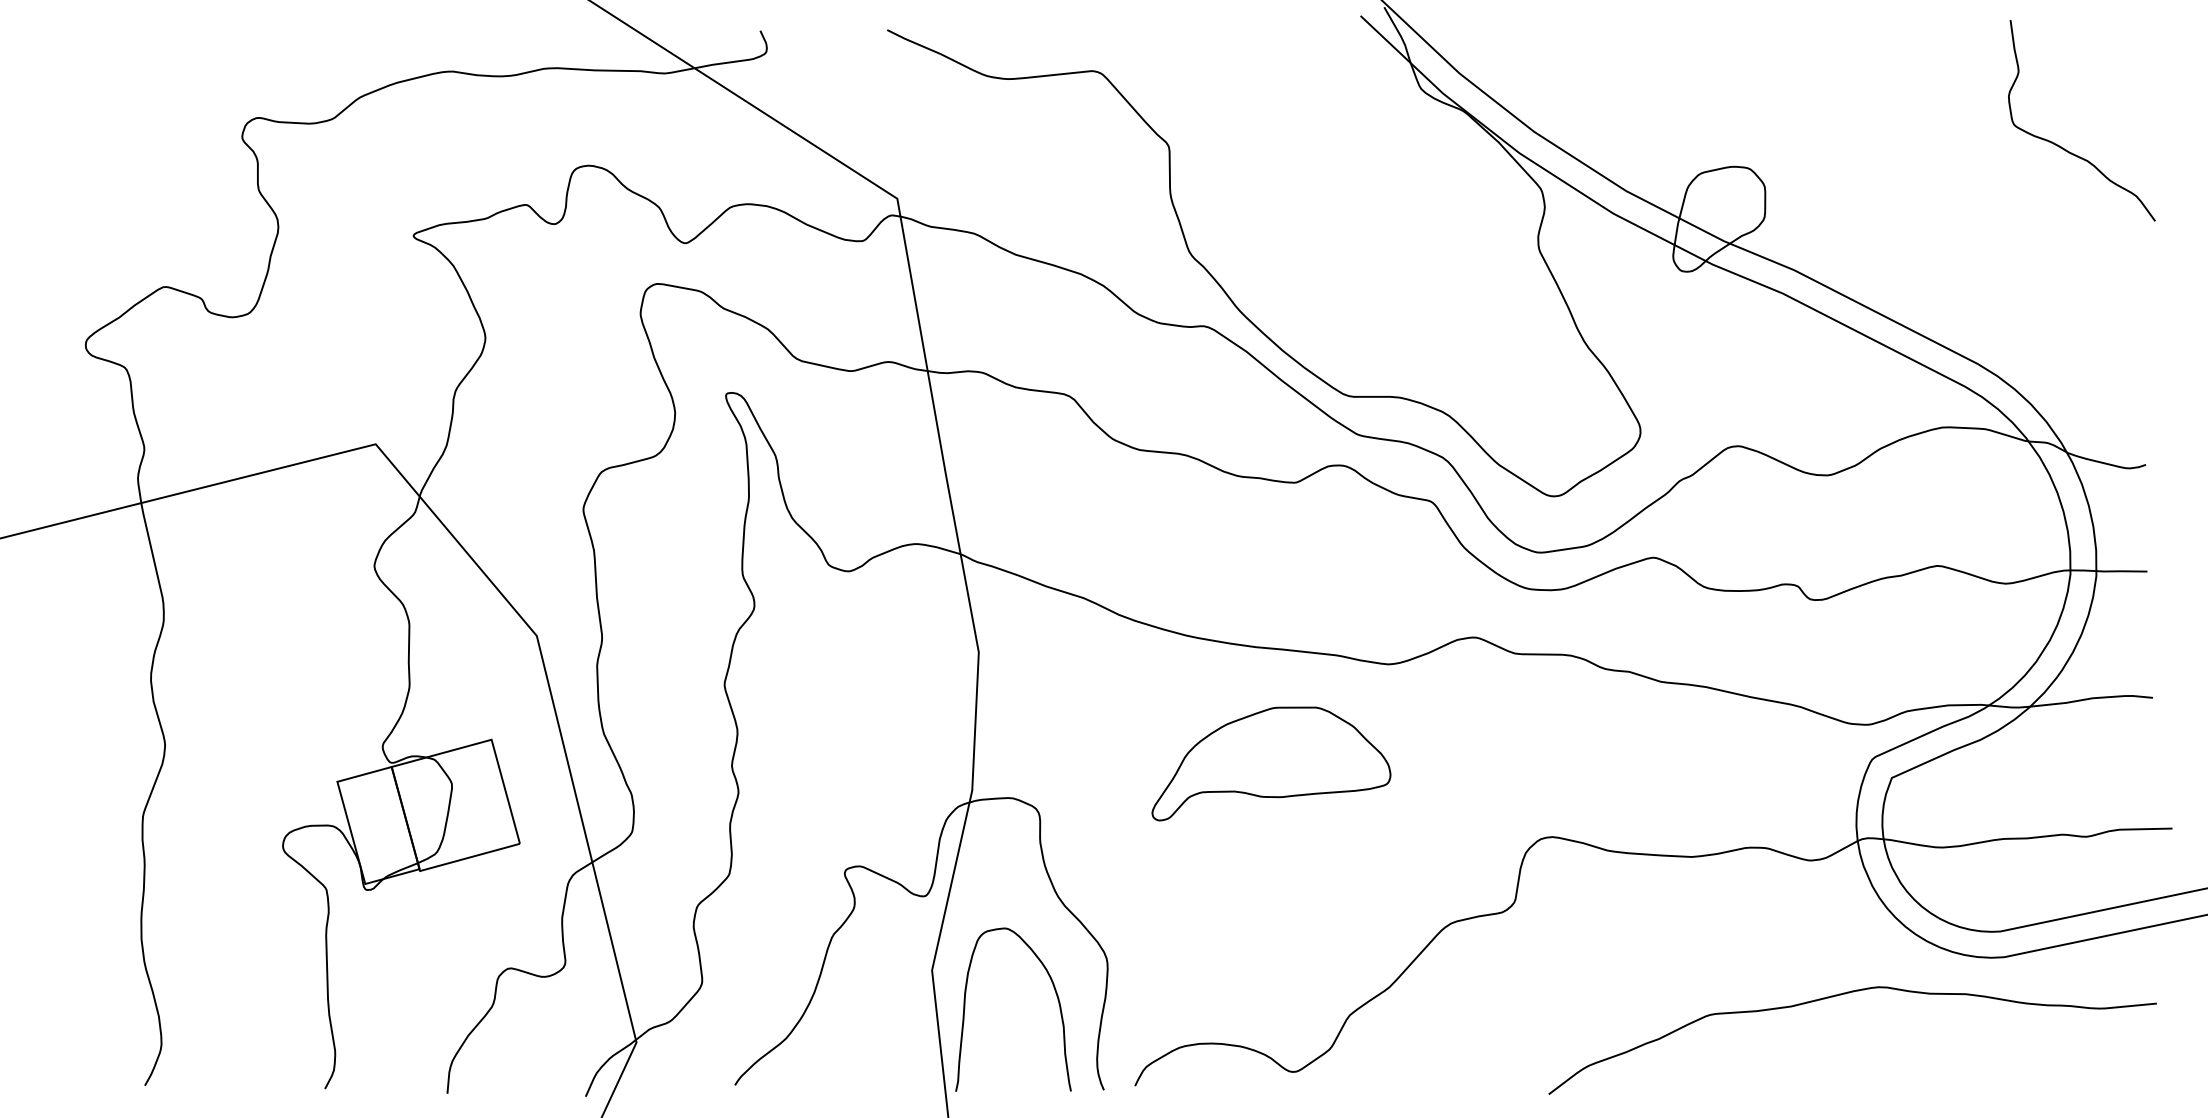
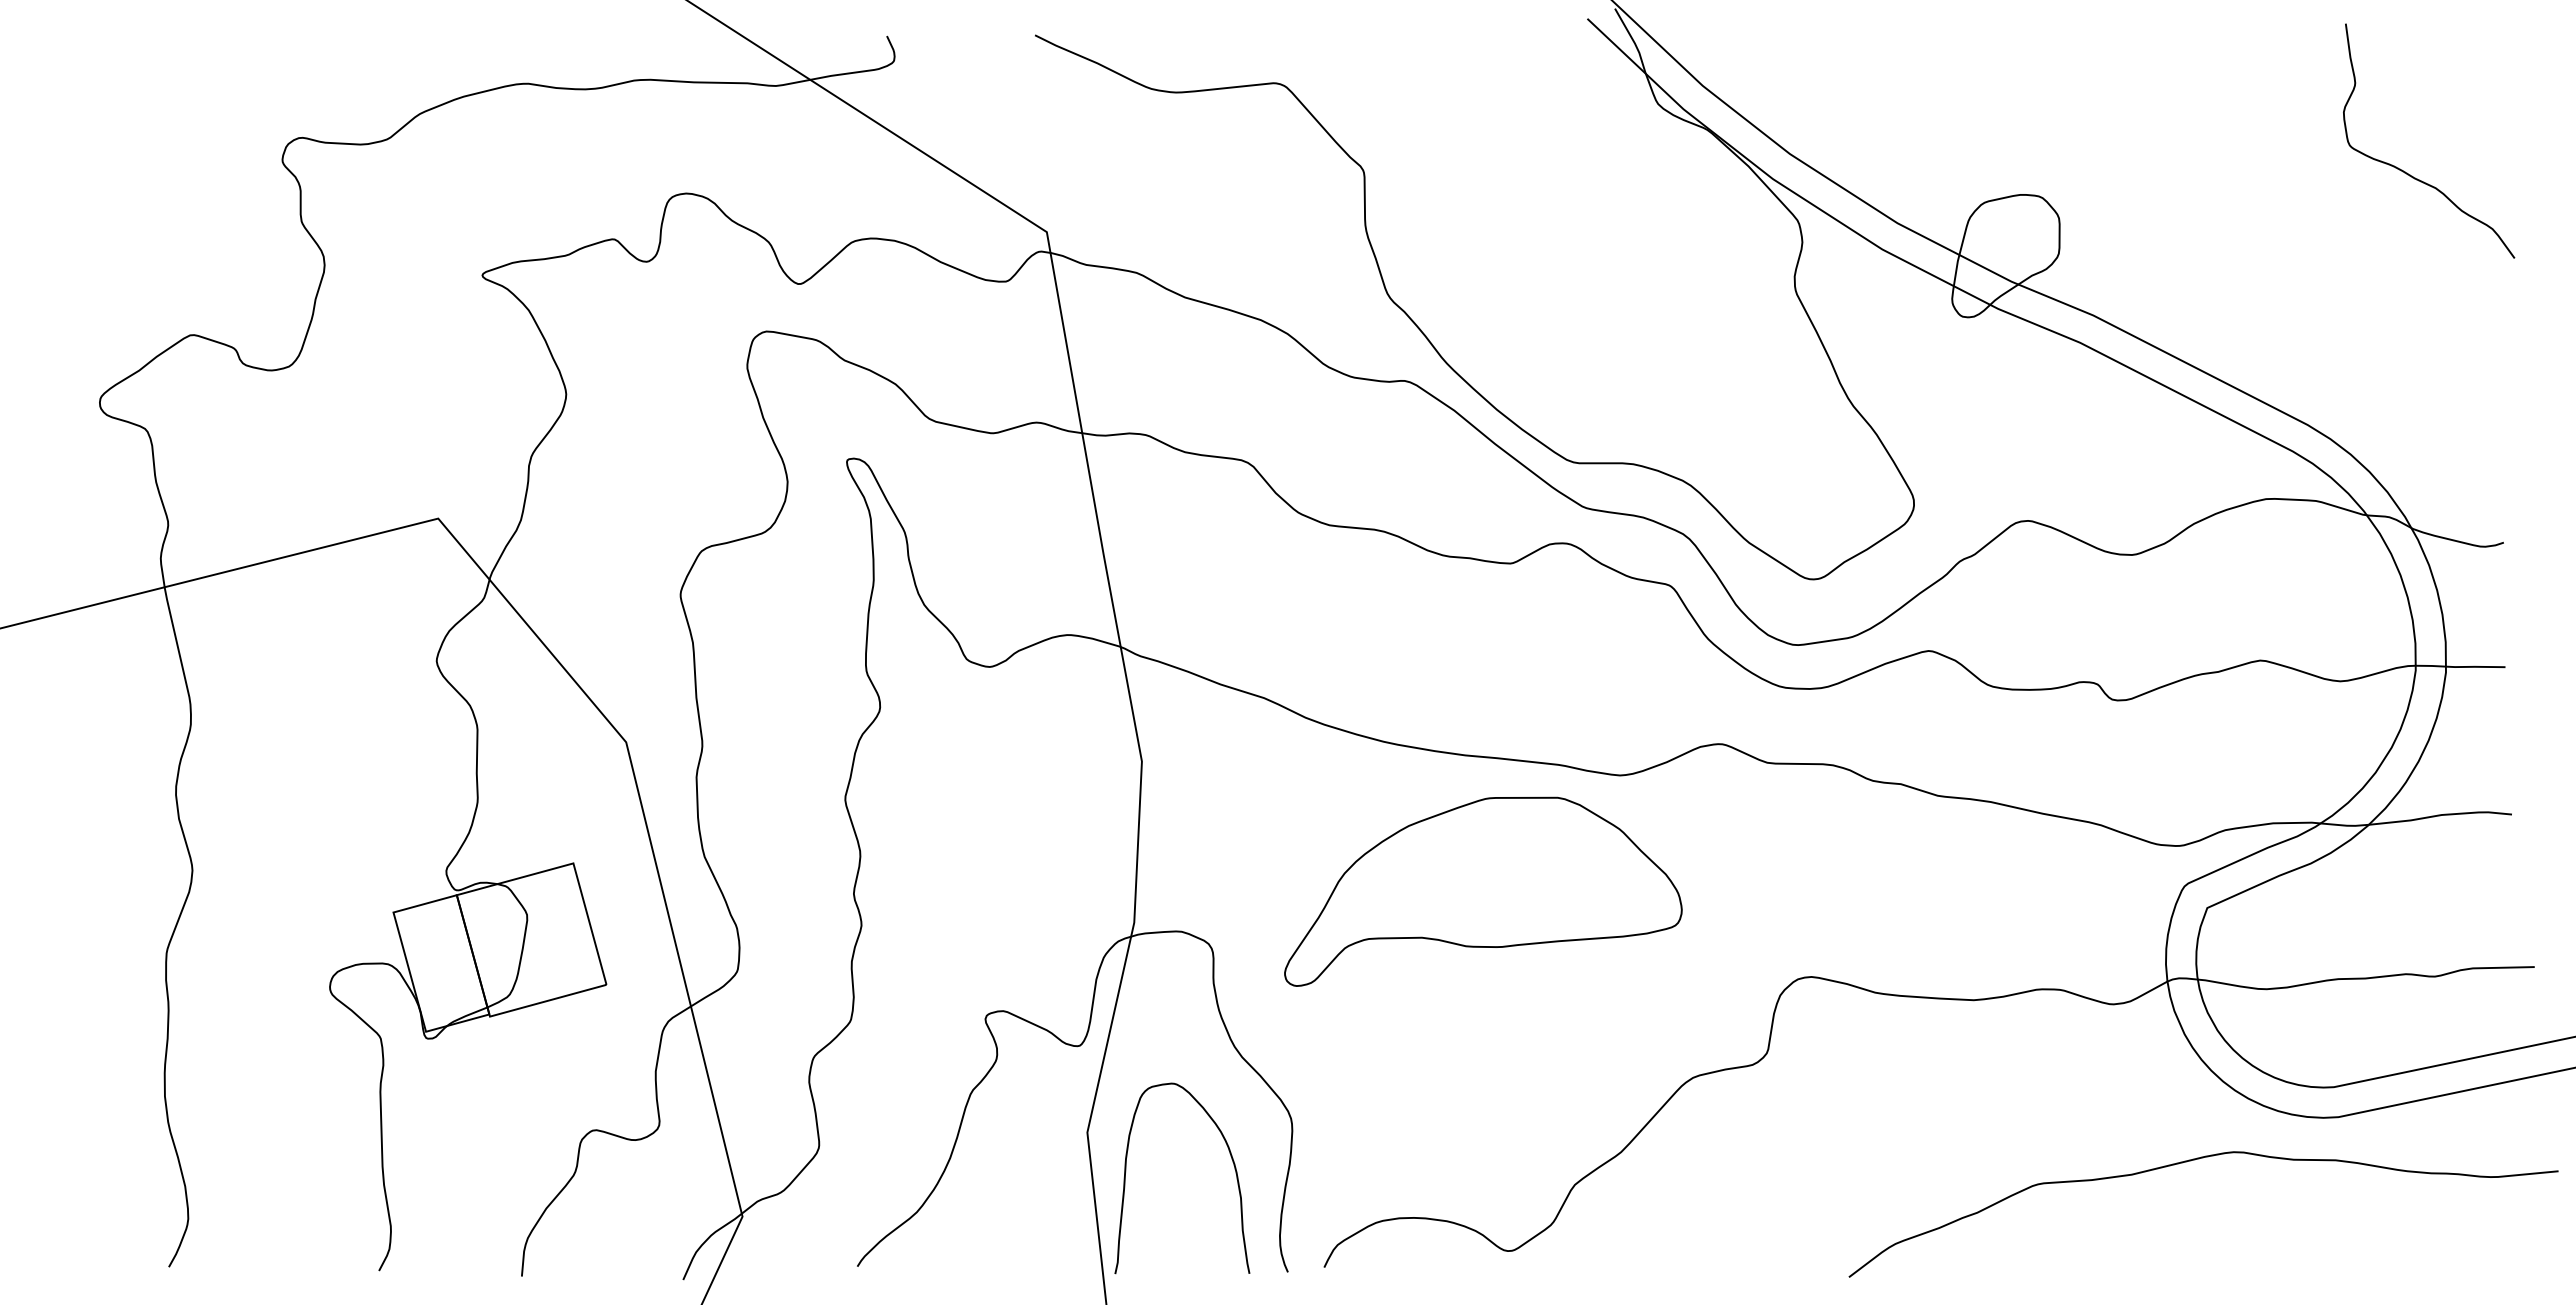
part: (1271, 763) -> (1483, 891), size x1.43
curve: (1841, 995) -> (2190, 1161), moved

